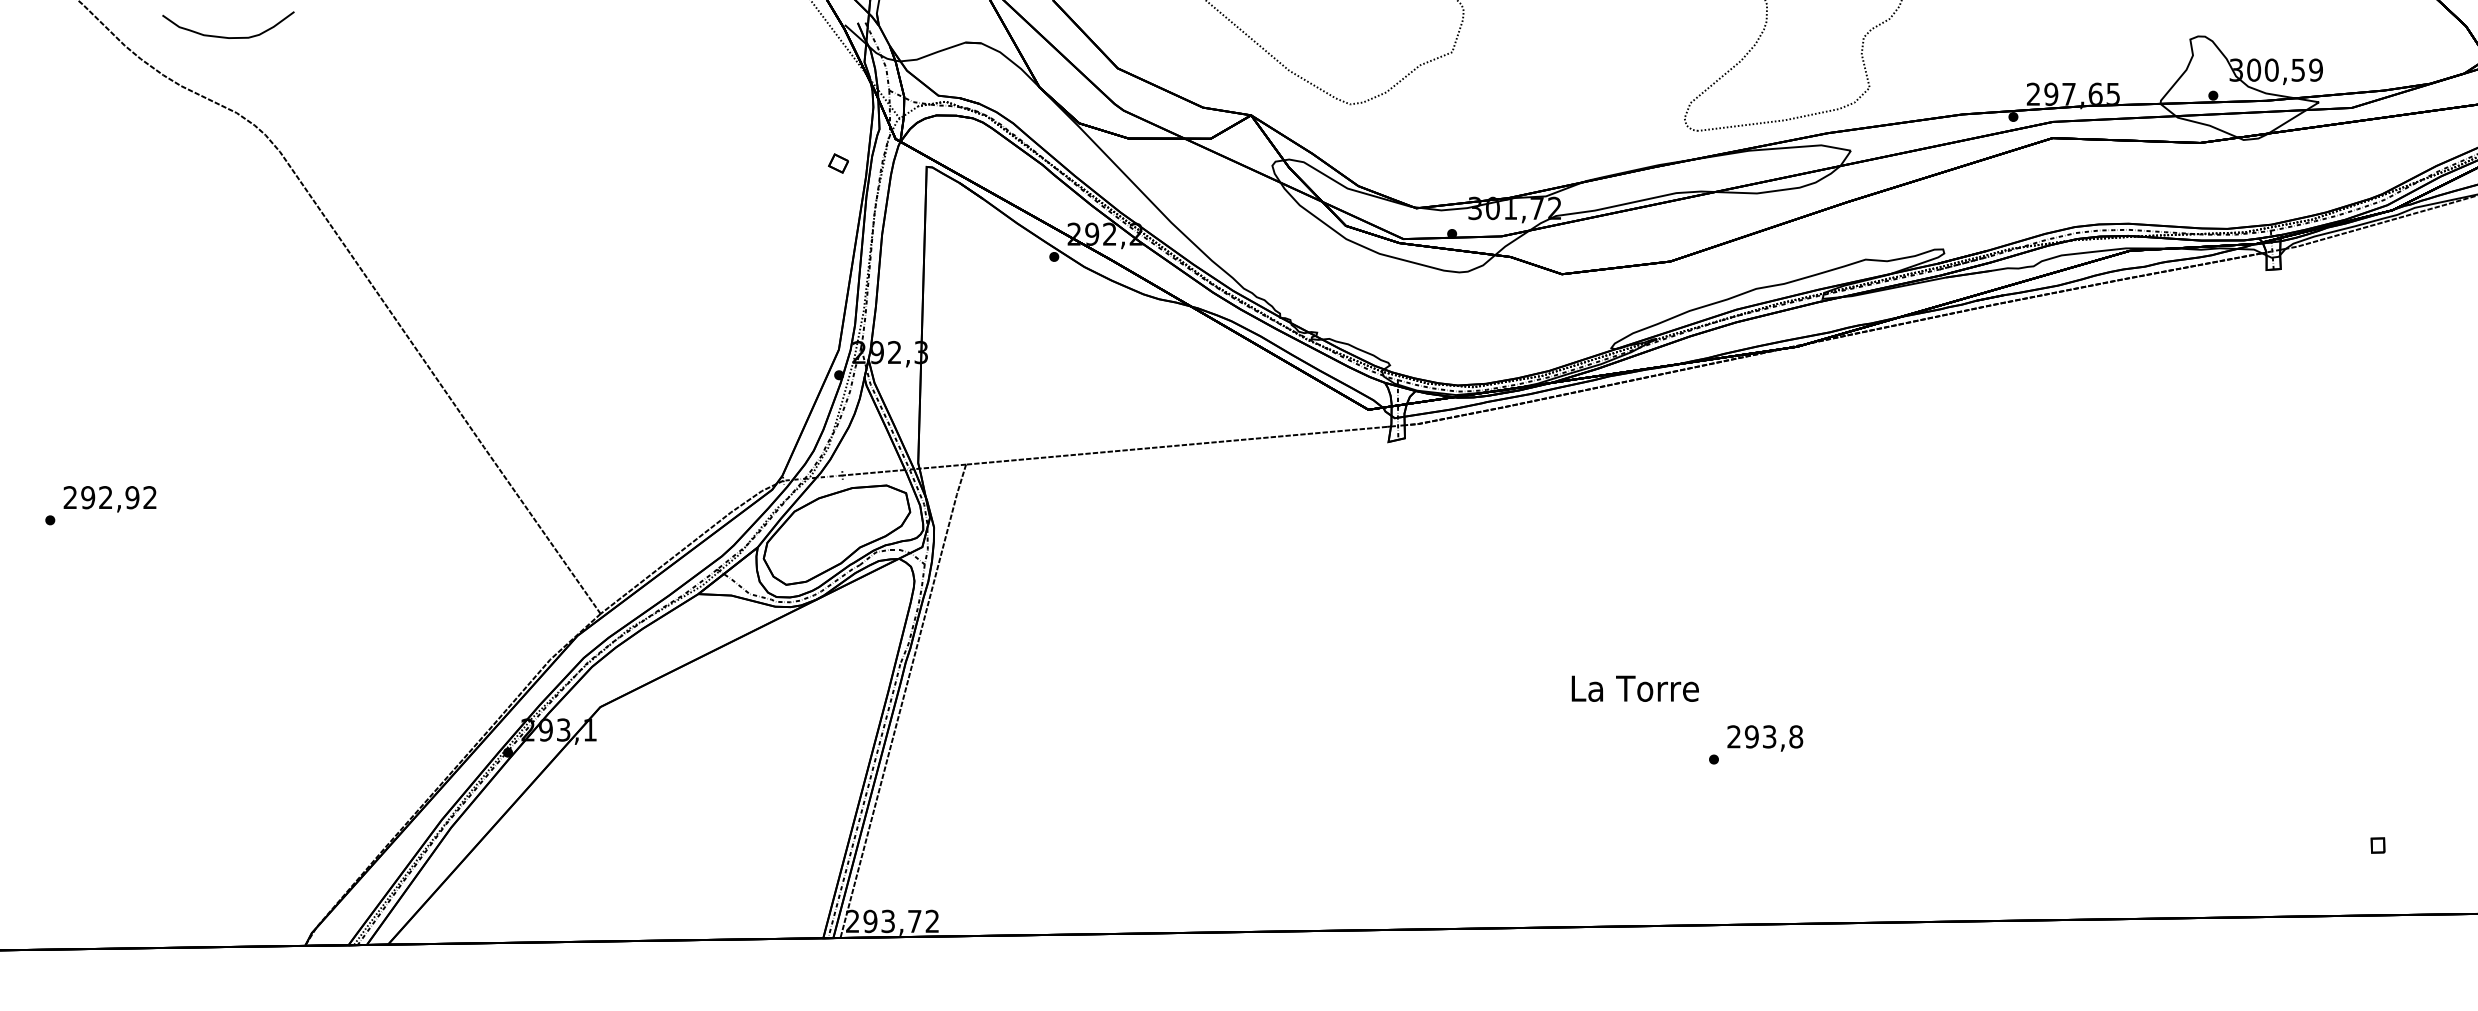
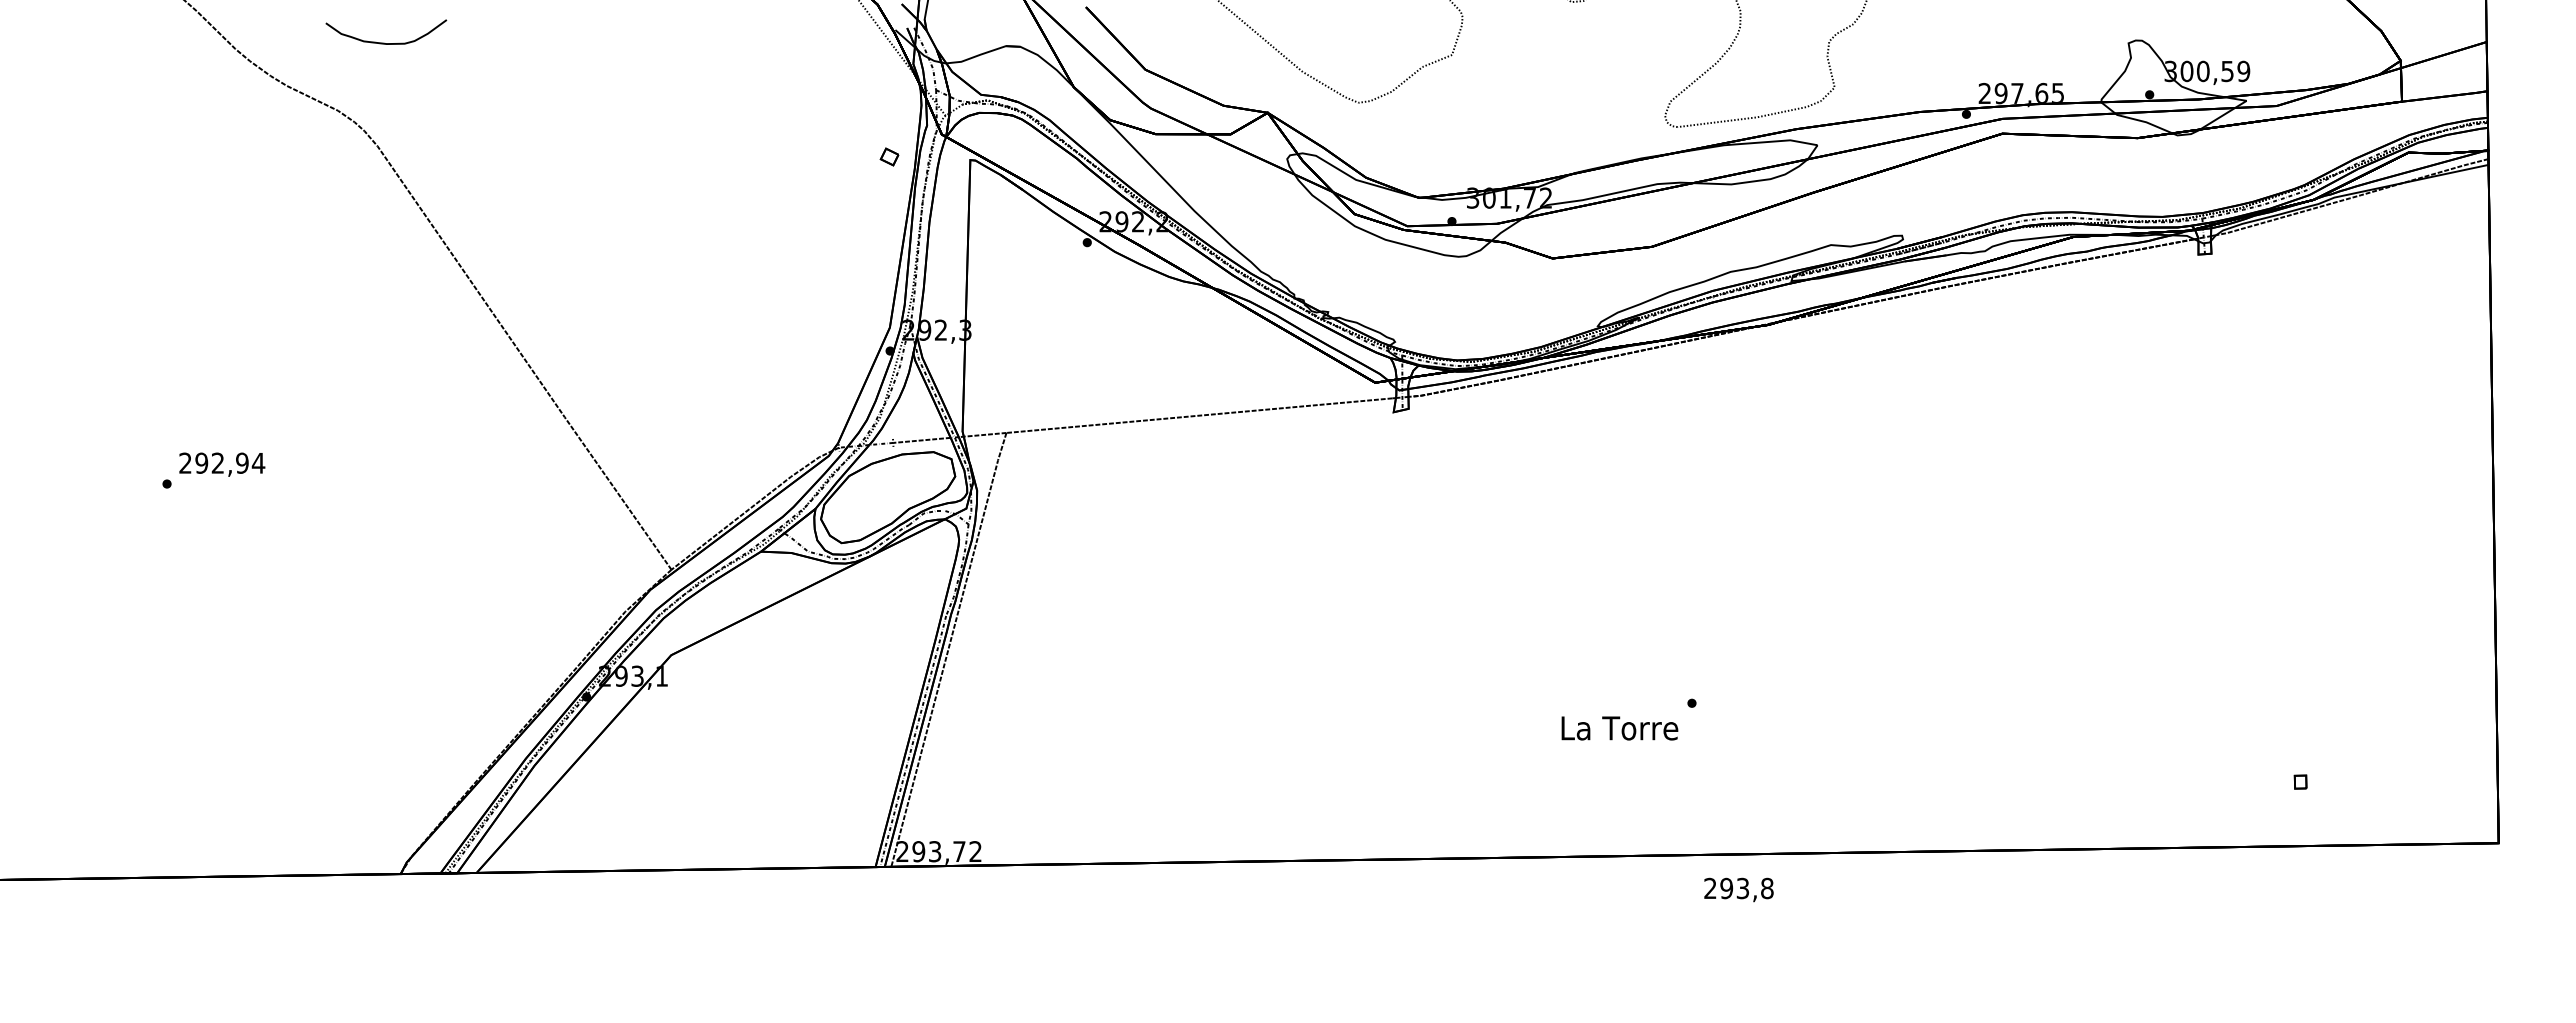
curve: (226, 36) -> (384, 42), moved
text: (150, 496) -> (258, 462), 292,92 -> 292,94
text: (1634, 688) -> (1619, 728), moved
text: (1764, 737) -> (1738, 889), moved

